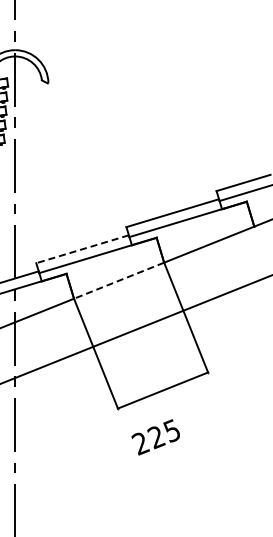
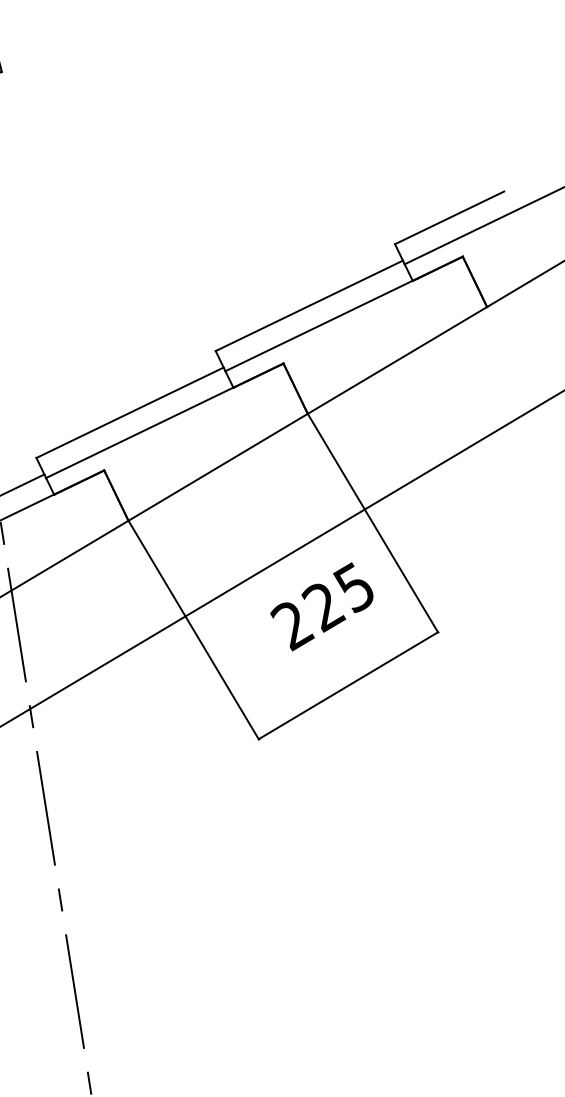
line: (82, 249) -> (129, 413), dashed -> solid
line: (119, 280) -> (218, 466), dashed -> solid
text: (155, 437) -> (321, 607), moved

